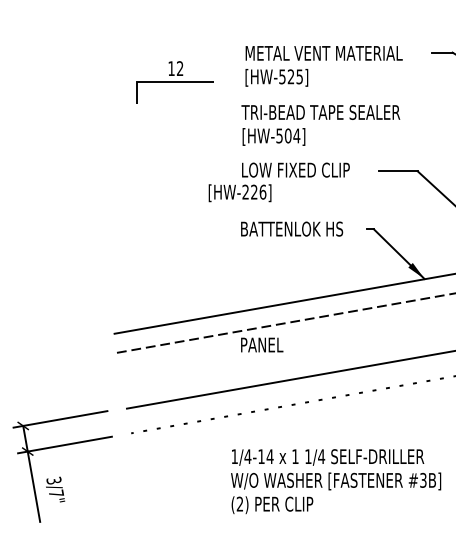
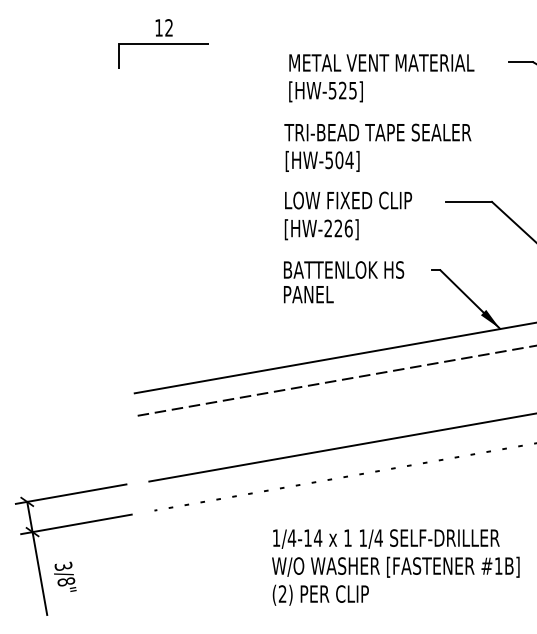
part: (175, 81) -> (163, 43), moved
text: (239, 193) -> (321, 229), moved
text: (261, 344) -> (308, 294), moved
text: (423, 479) -> (498, 565), #3B] -> #1B]
text: (56, 493) -> (66, 581), 3/7" -> 3/8"

